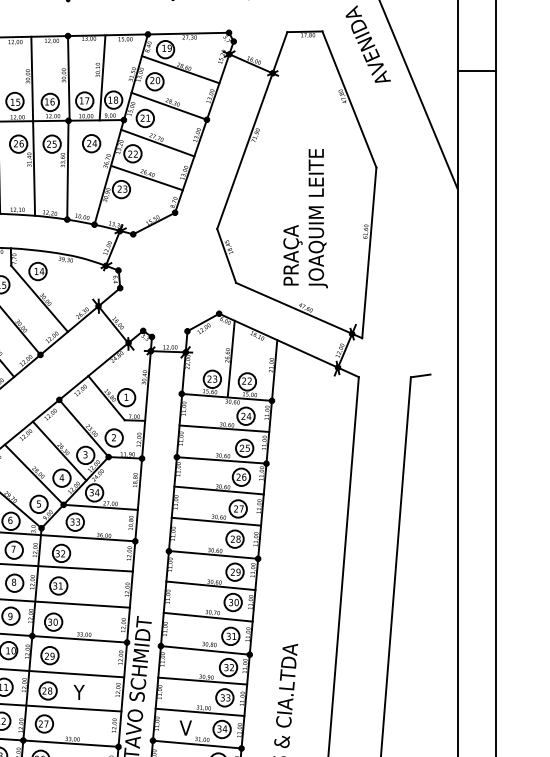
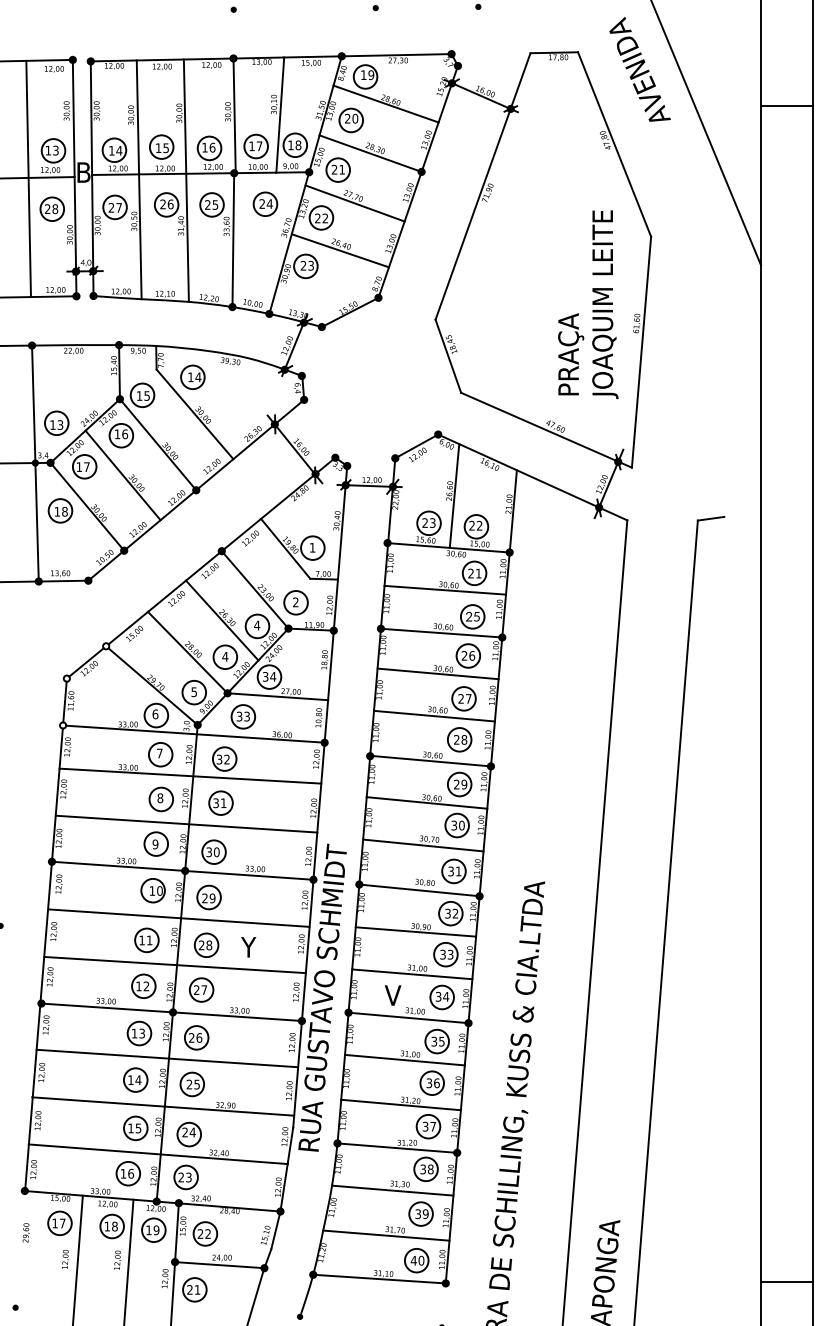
text: (305, 218) -> (588, 304), moved
text: (248, 416) -> (478, 573), 24 -> 21
text: (85, 454) -> (257, 625), 3 -> 4

